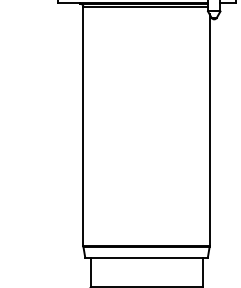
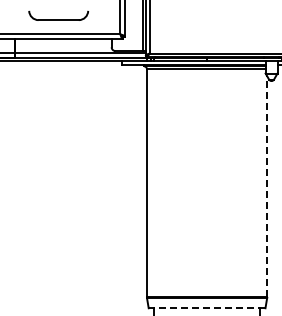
line: (209, 130) -> (267, 186), solid -> dashed
line: (145, 258) -> (206, 308), solid -> dashed

